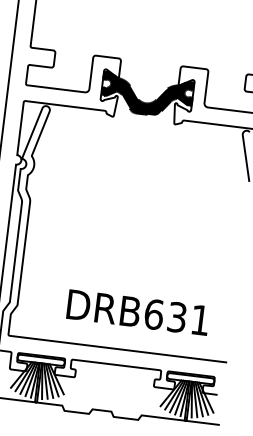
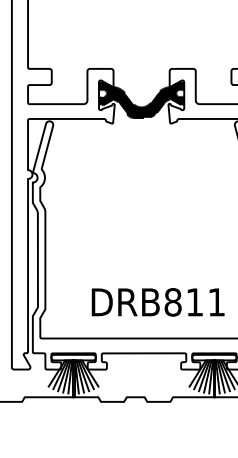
text: (165, 316) -> (183, 302), DRB631 -> DRB811

